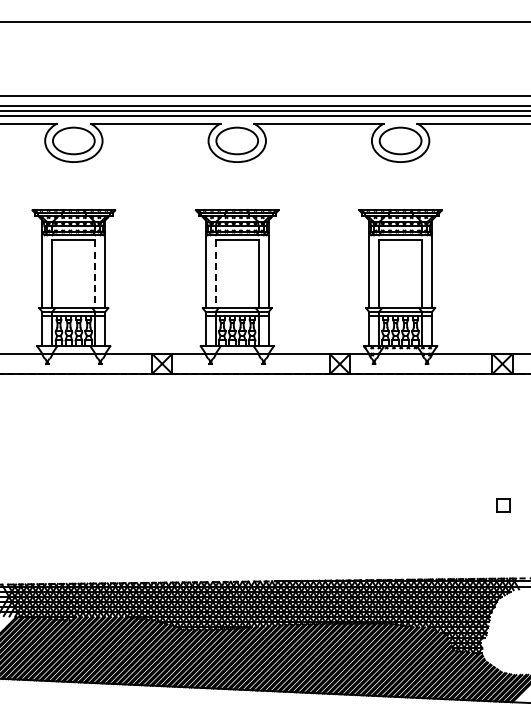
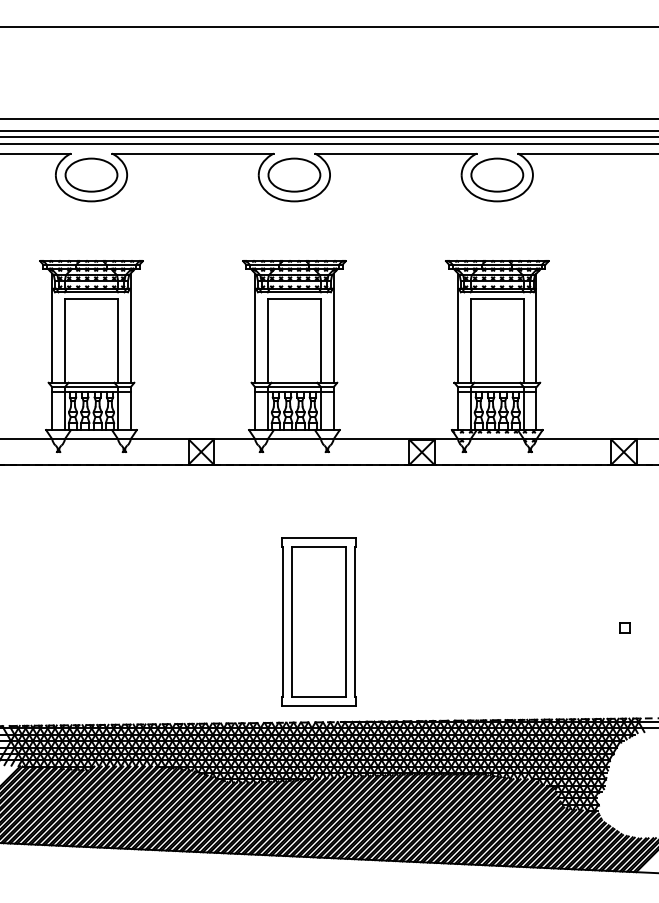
line: (95, 274) -> (118, 340), dashed -> solid
line: (215, 274) -> (267, 340), dashed -> solid
part: (256, 500) -> (318, 621), added
part: (503, 505) -> (625, 627), size x0.62

